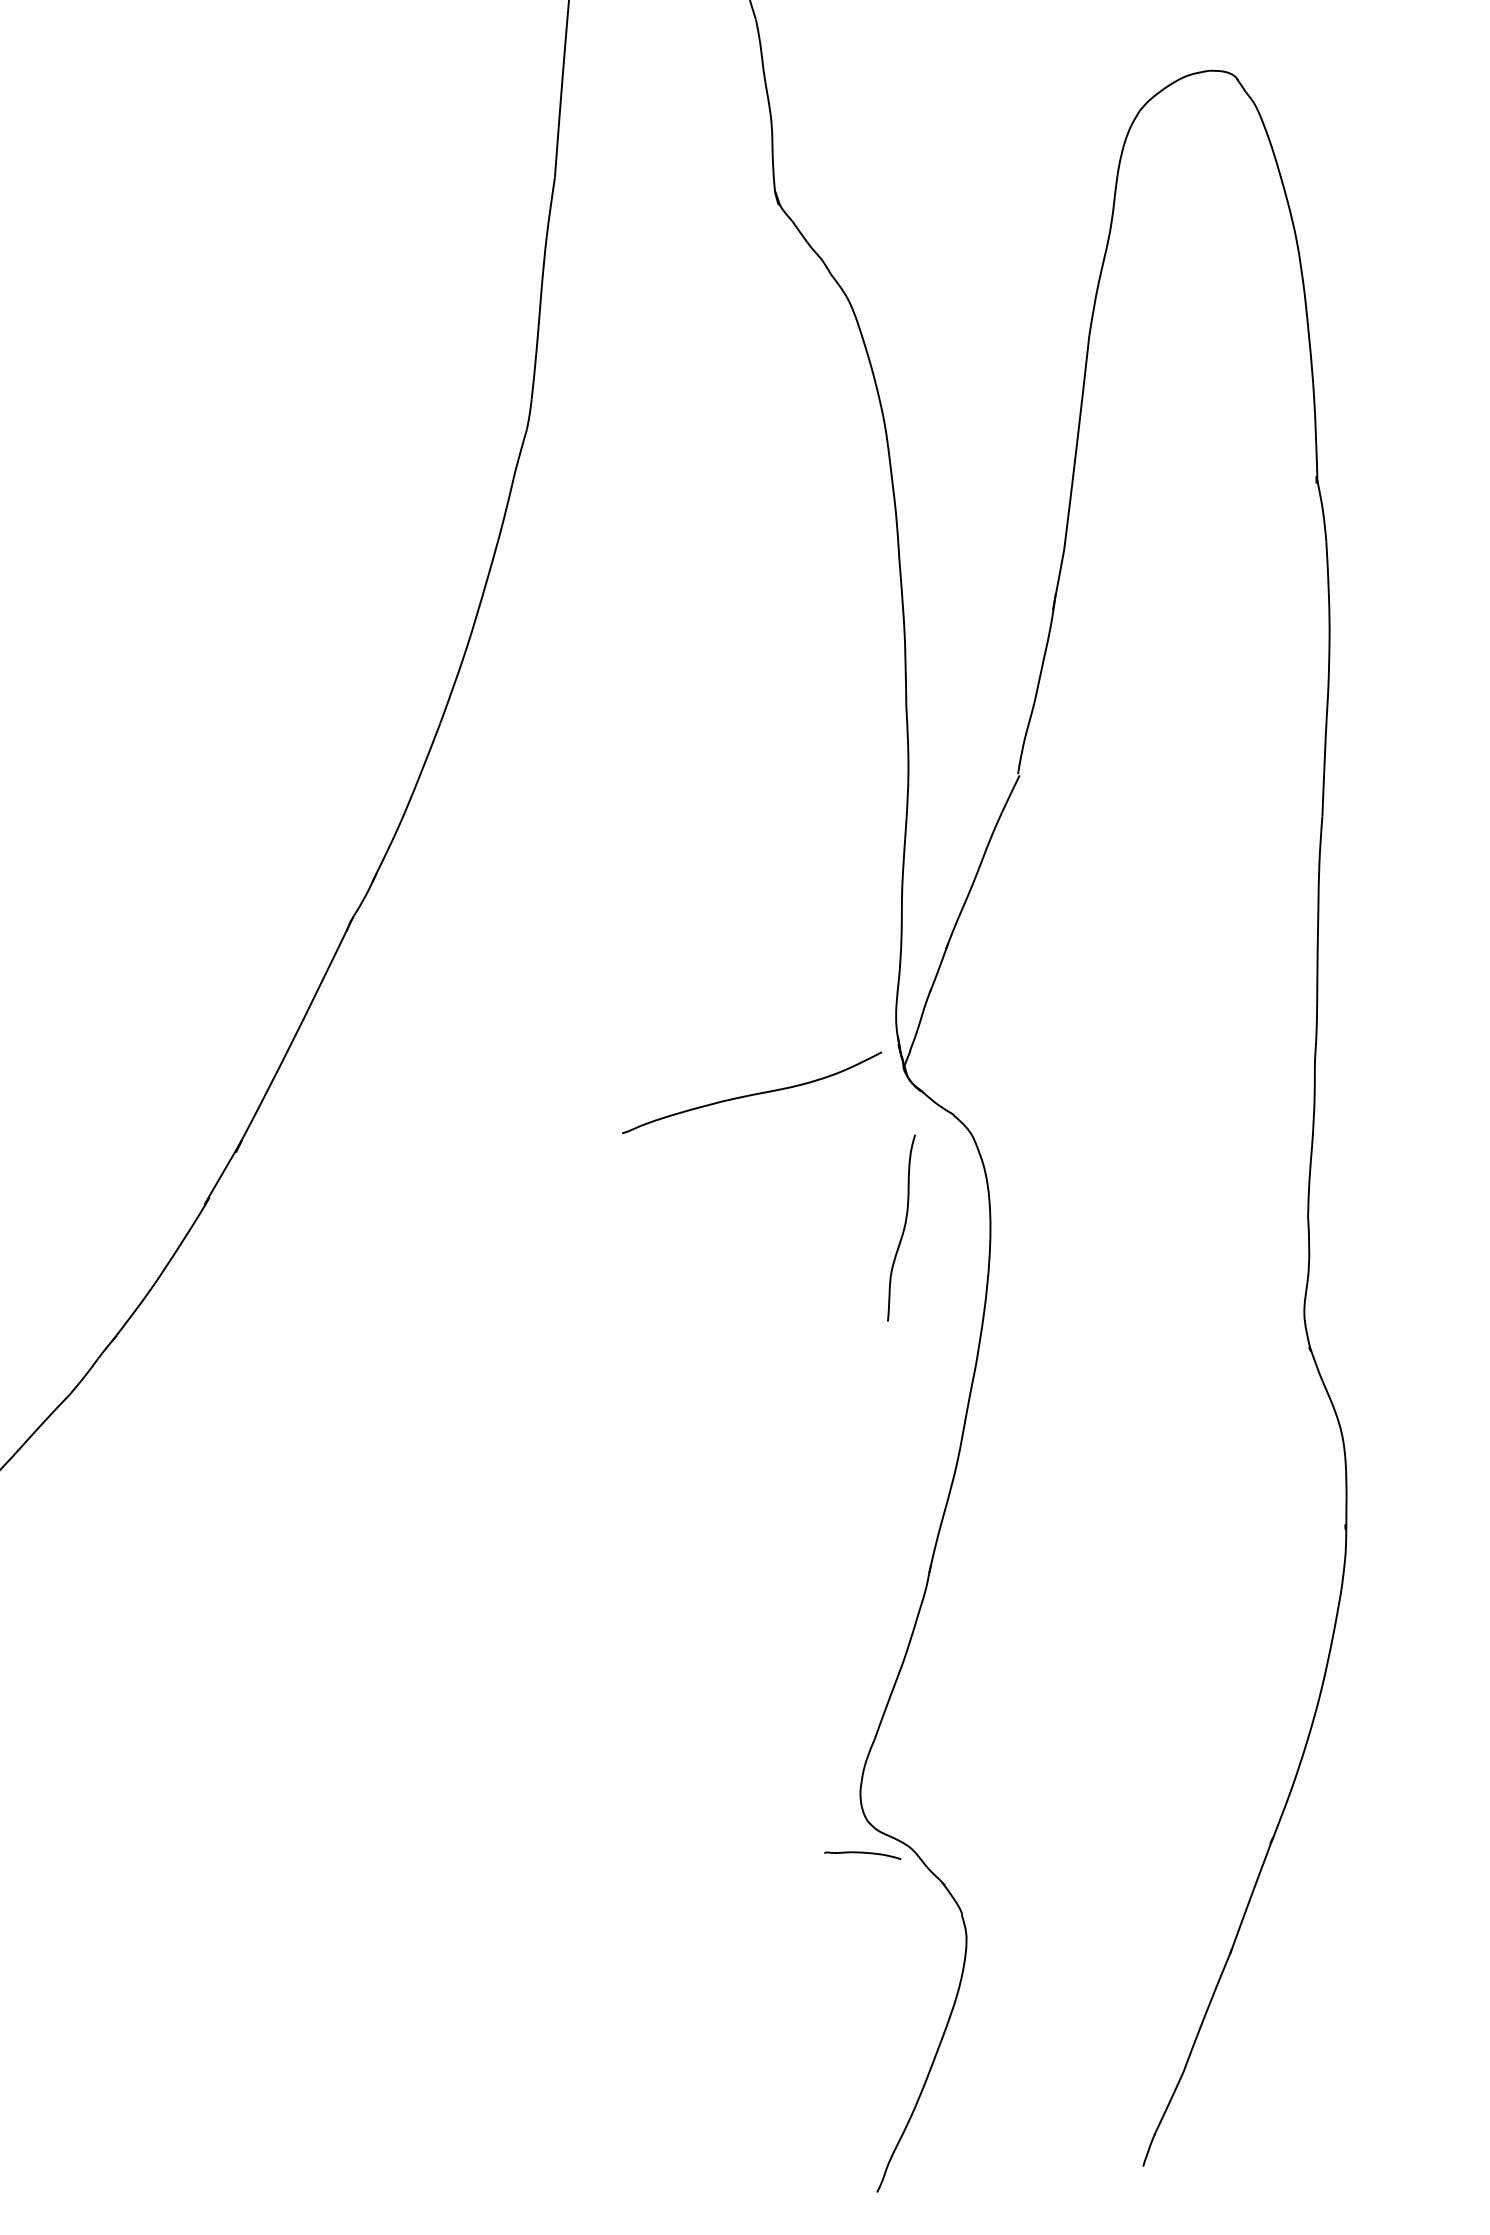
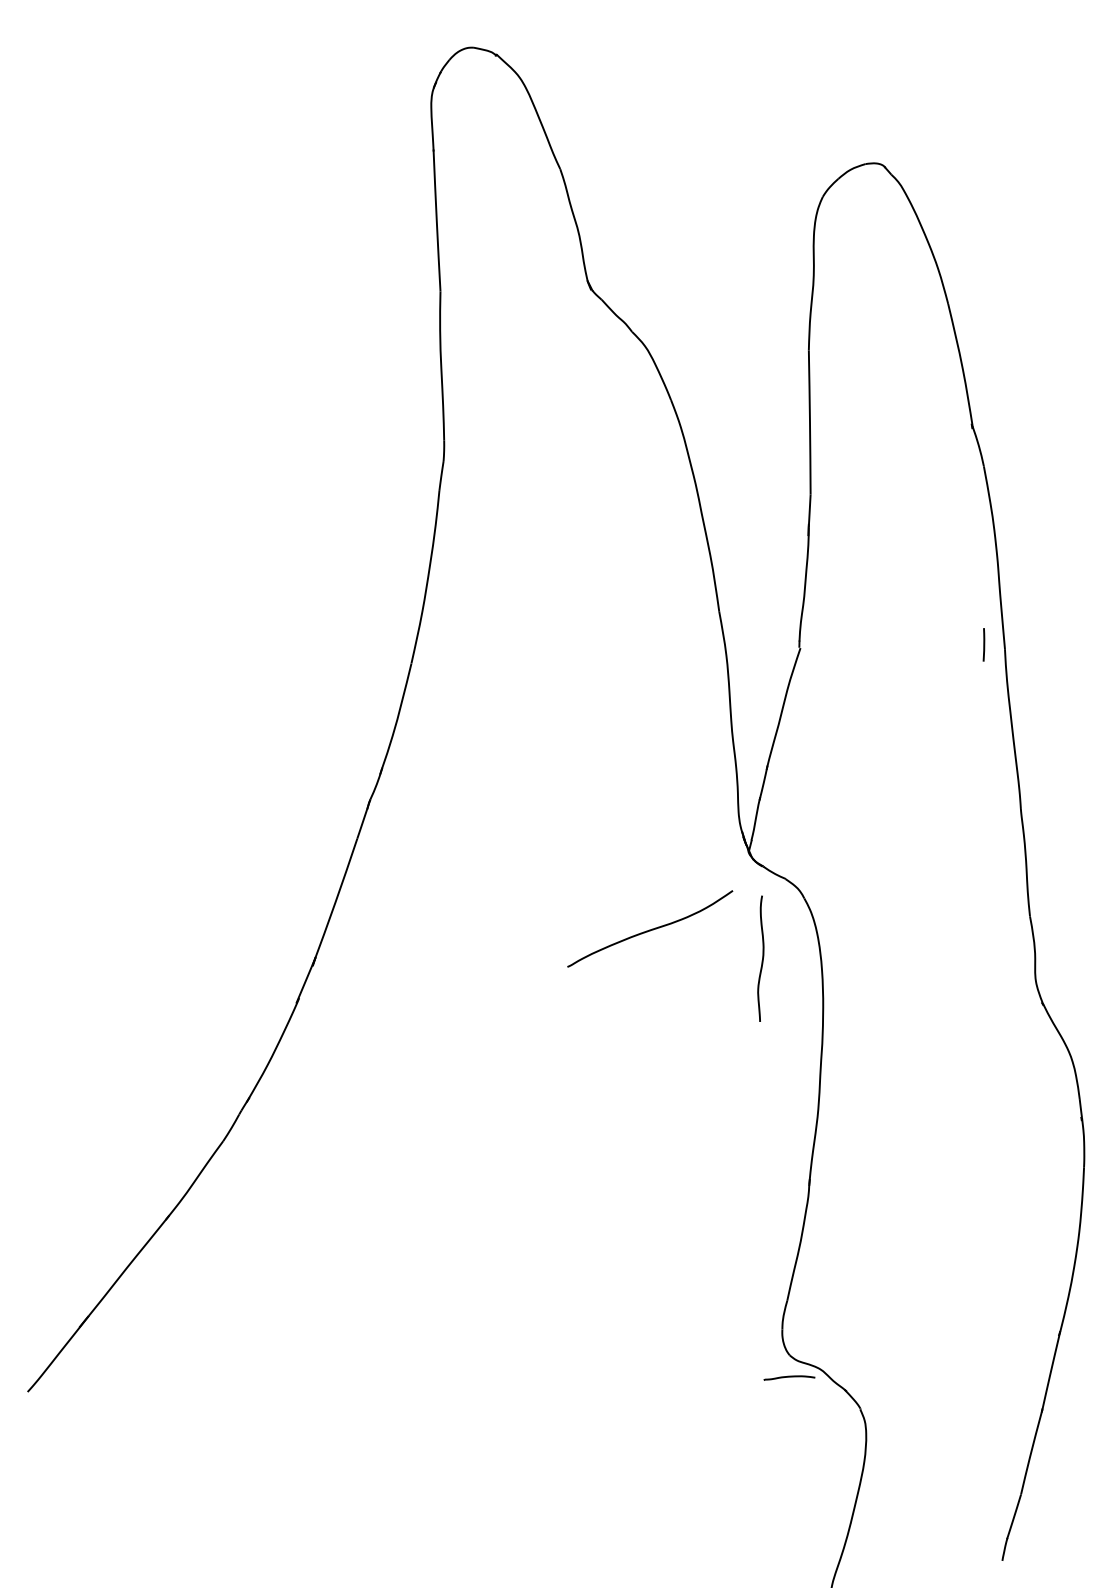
line: (1291, 805) -> (983, 644), added
curve: (752, 1093) -> (650, 929), moved

